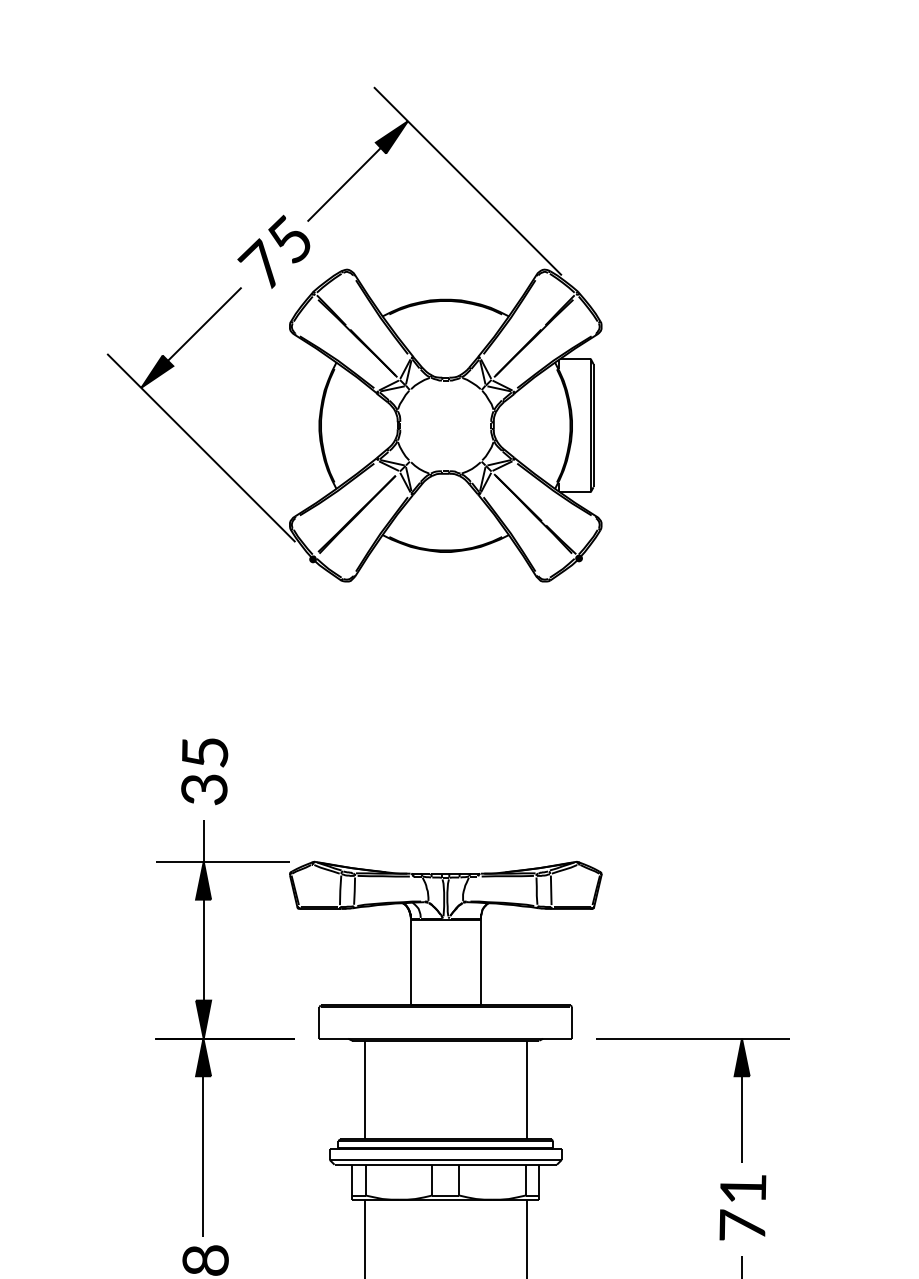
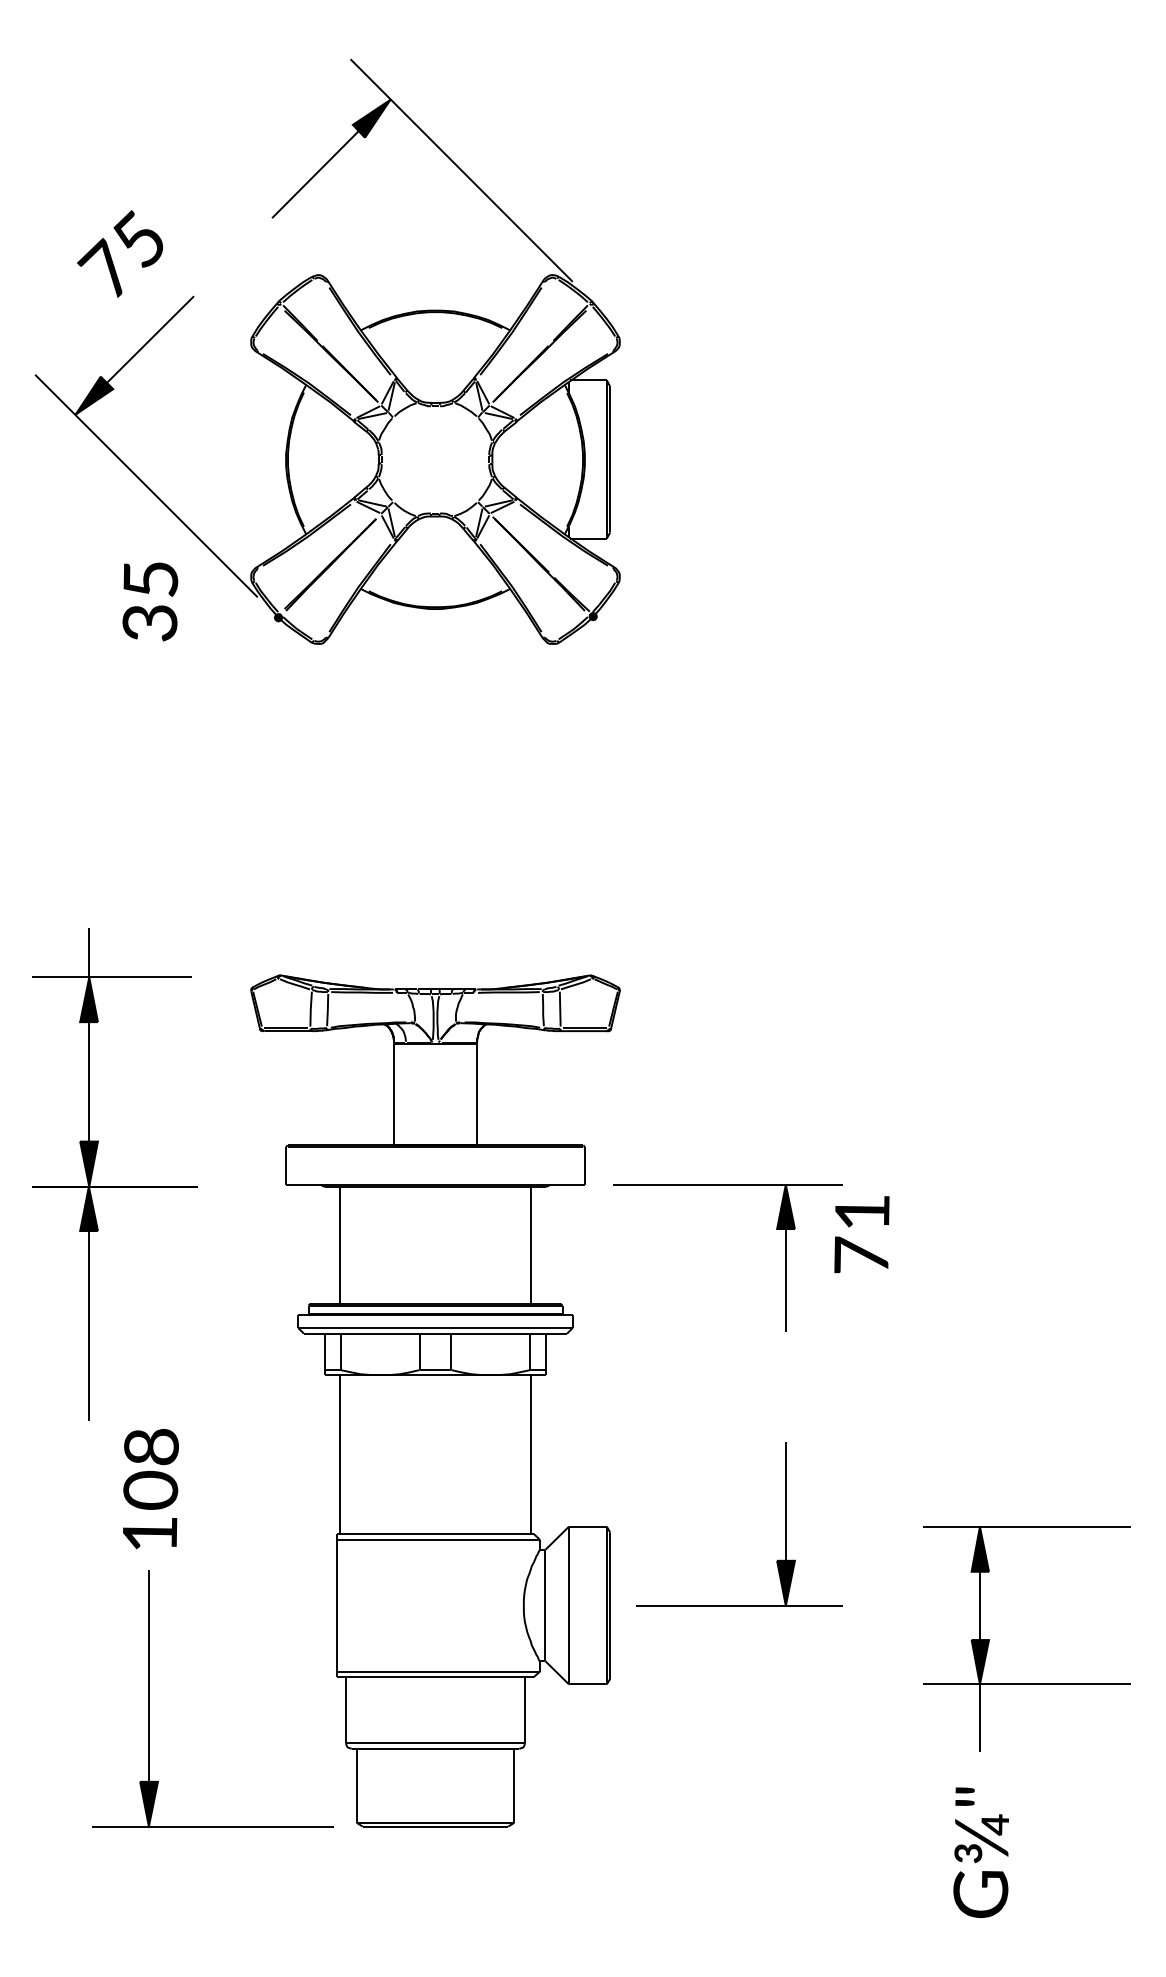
text: (274, 251) -> (120, 253), moved
text: (204, 771) -> (150, 601), moved
part: (225, 1038) -> (114, 1186), moved
text: (742, 1207) -> (861, 1234), moved

